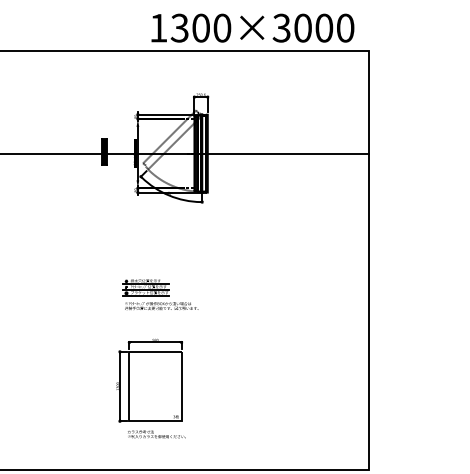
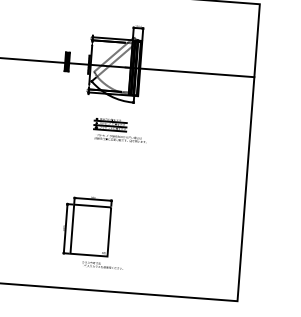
part: (160, 294) -> (120, 130), moved
text: (156, 434) -> (102, 265), moved

